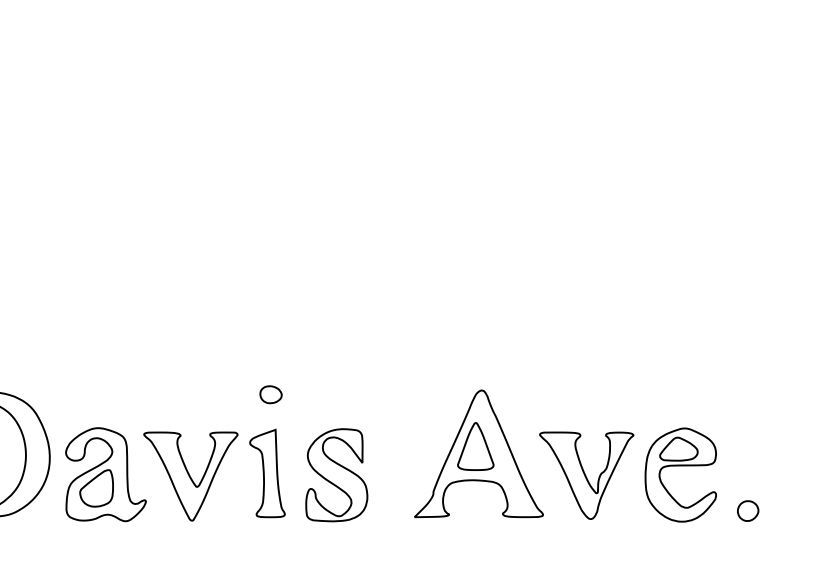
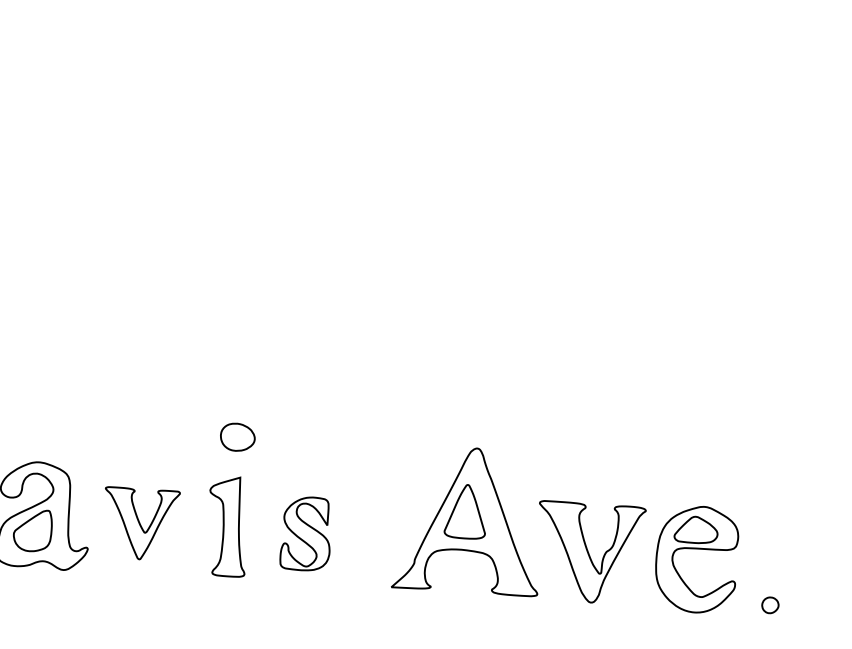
part: (270, 394) -> (237, 437), size x1.4
part: (336, 475) -> (305, 534), size x0.7
part: (190, 476) -> (140, 524), size x0.7
part: (748, 510) -> (770, 604), size x0.7

